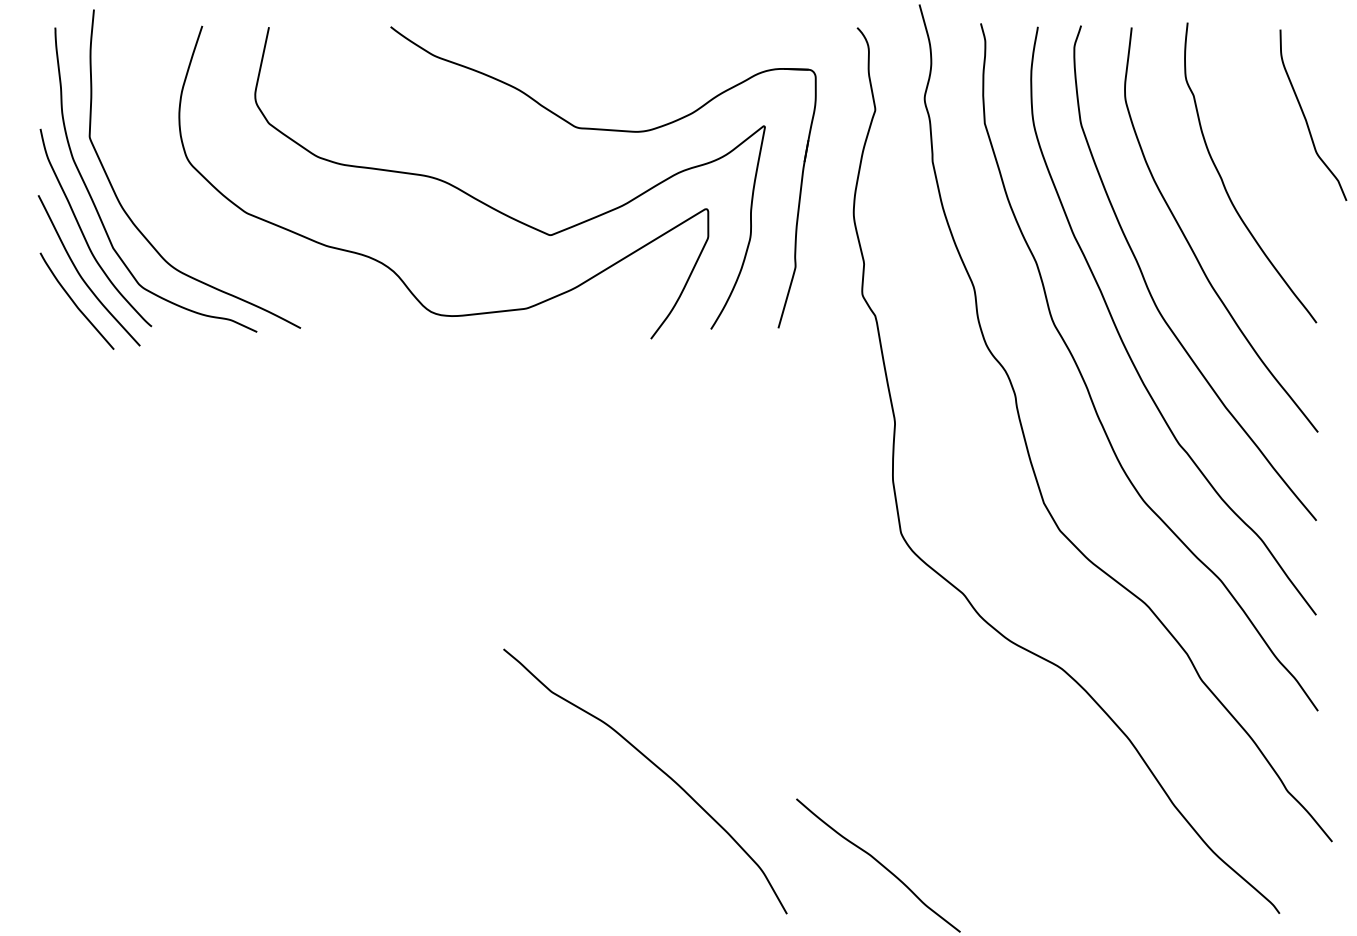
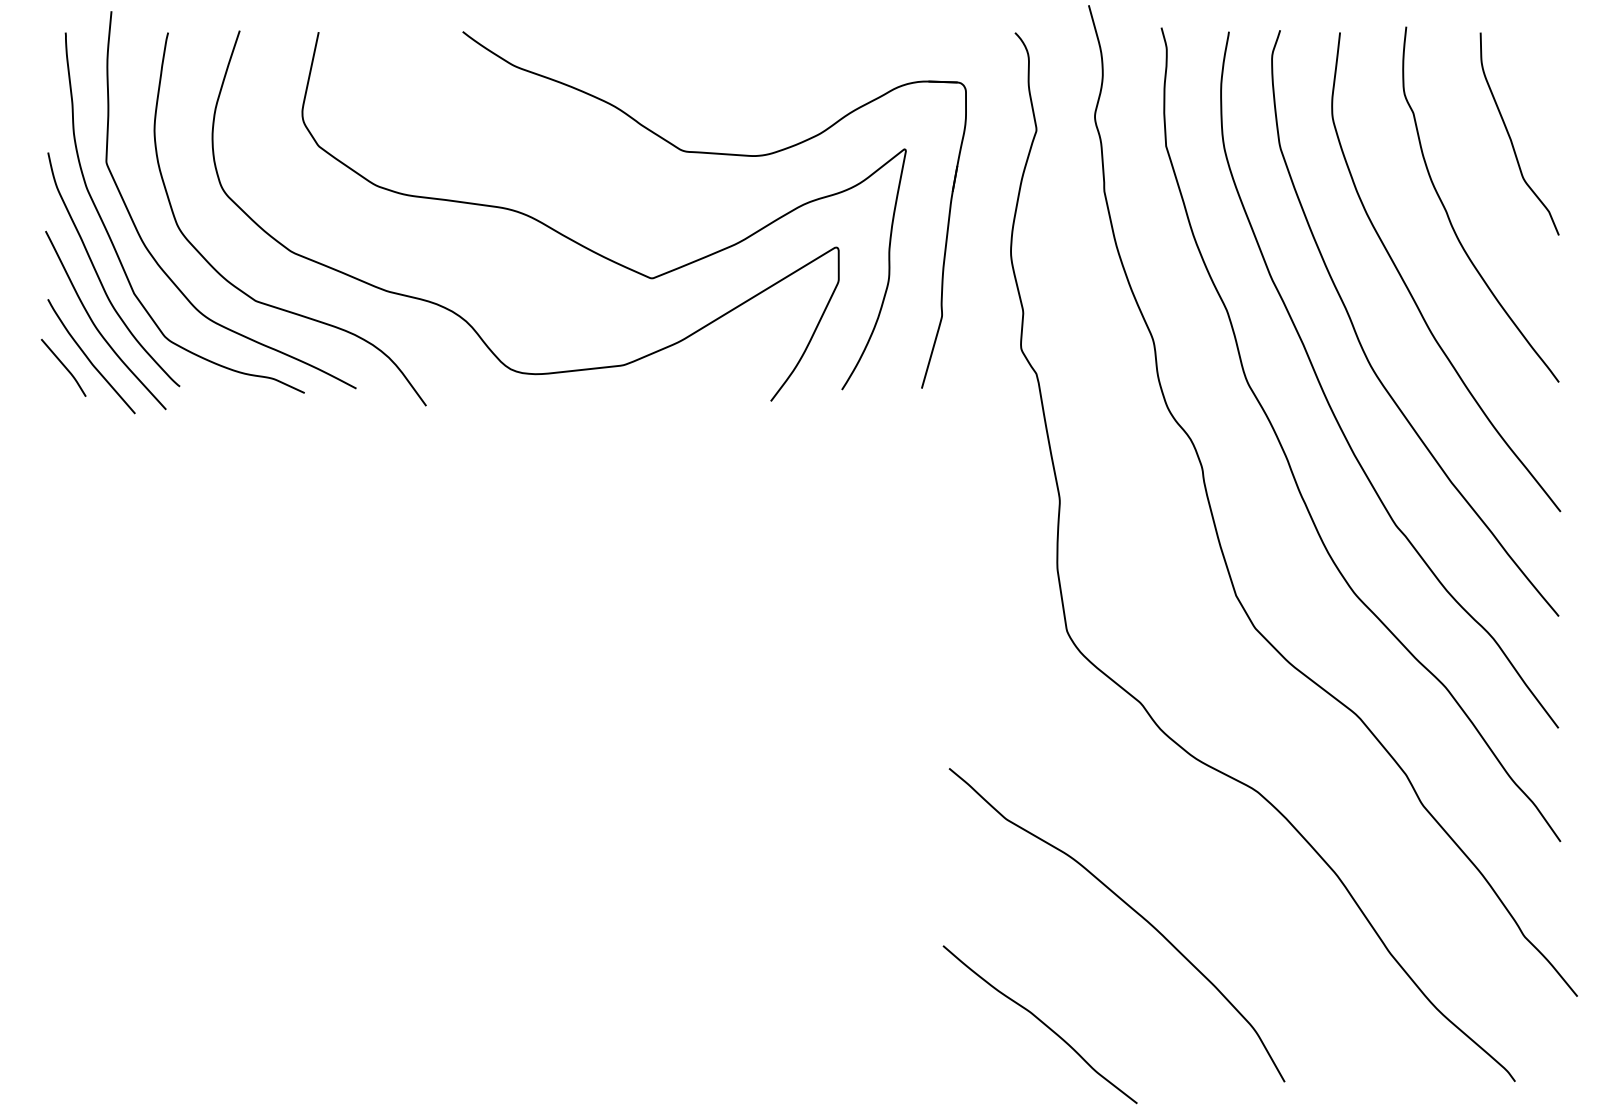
curve: (1306, 118) -> (1511, 137), moved
curve: (202, 243) -> (239, 288), added
curve: (53, 309) -> (63, 366), added
curve: (657, 768) -> (1131, 909), moved

